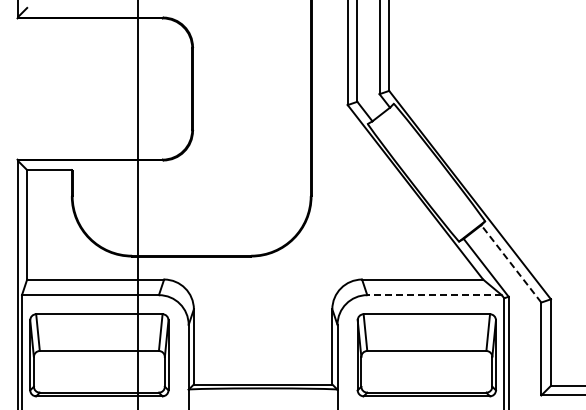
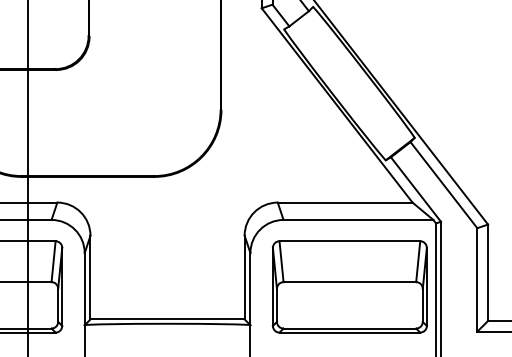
line: (511, 263) -> (444, 184), dashed -> solid
line: (434, 295) -> (358, 220), dashed -> solid

